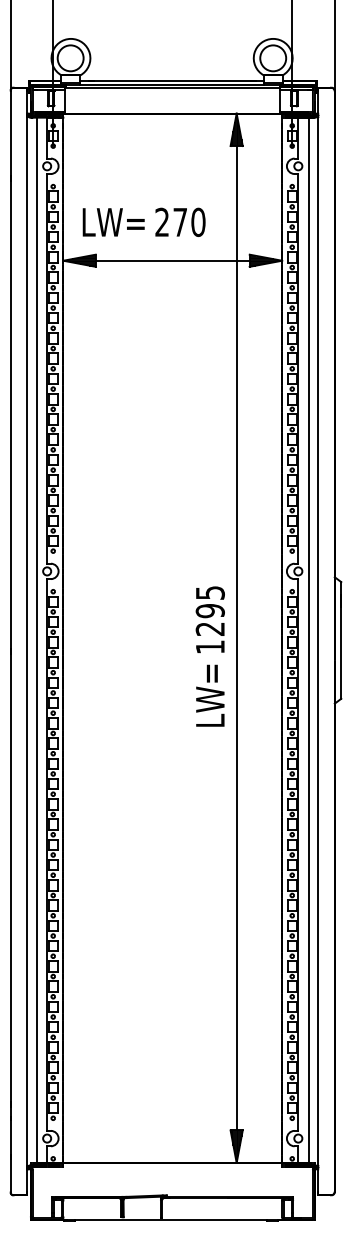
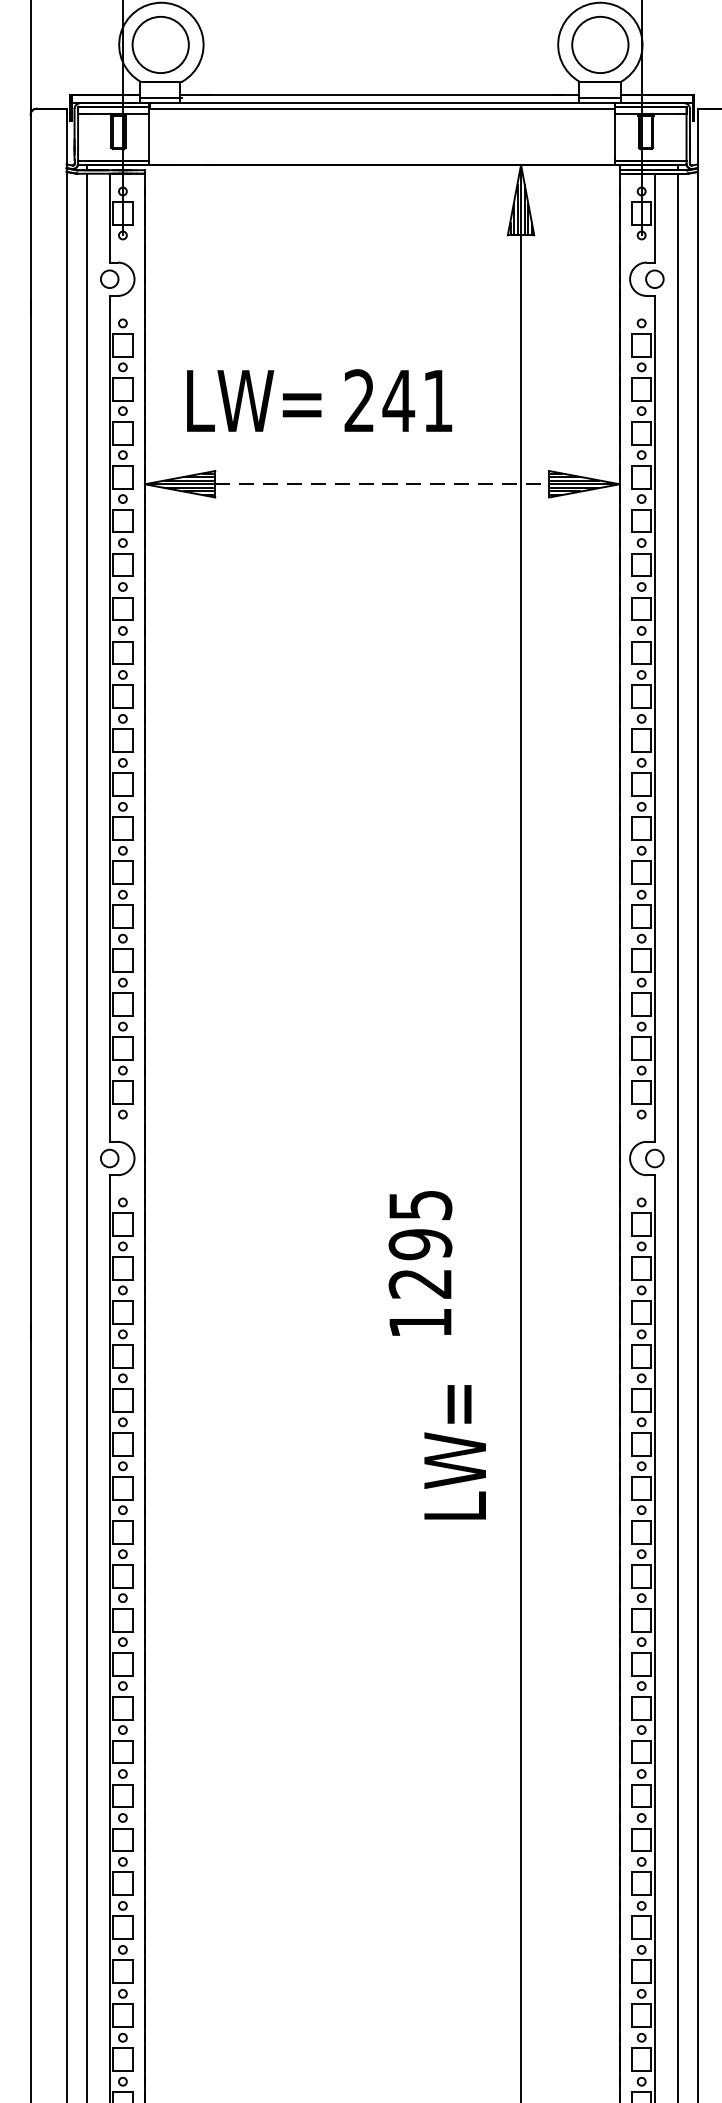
text: (188, 222) -> (416, 401), 270 -> 241
line: (172, 260) -> (381, 483), solid -> dashed
text: (209, 619) -> (418, 1262), moved
text: (210, 695) -> (455, 1451), moved

